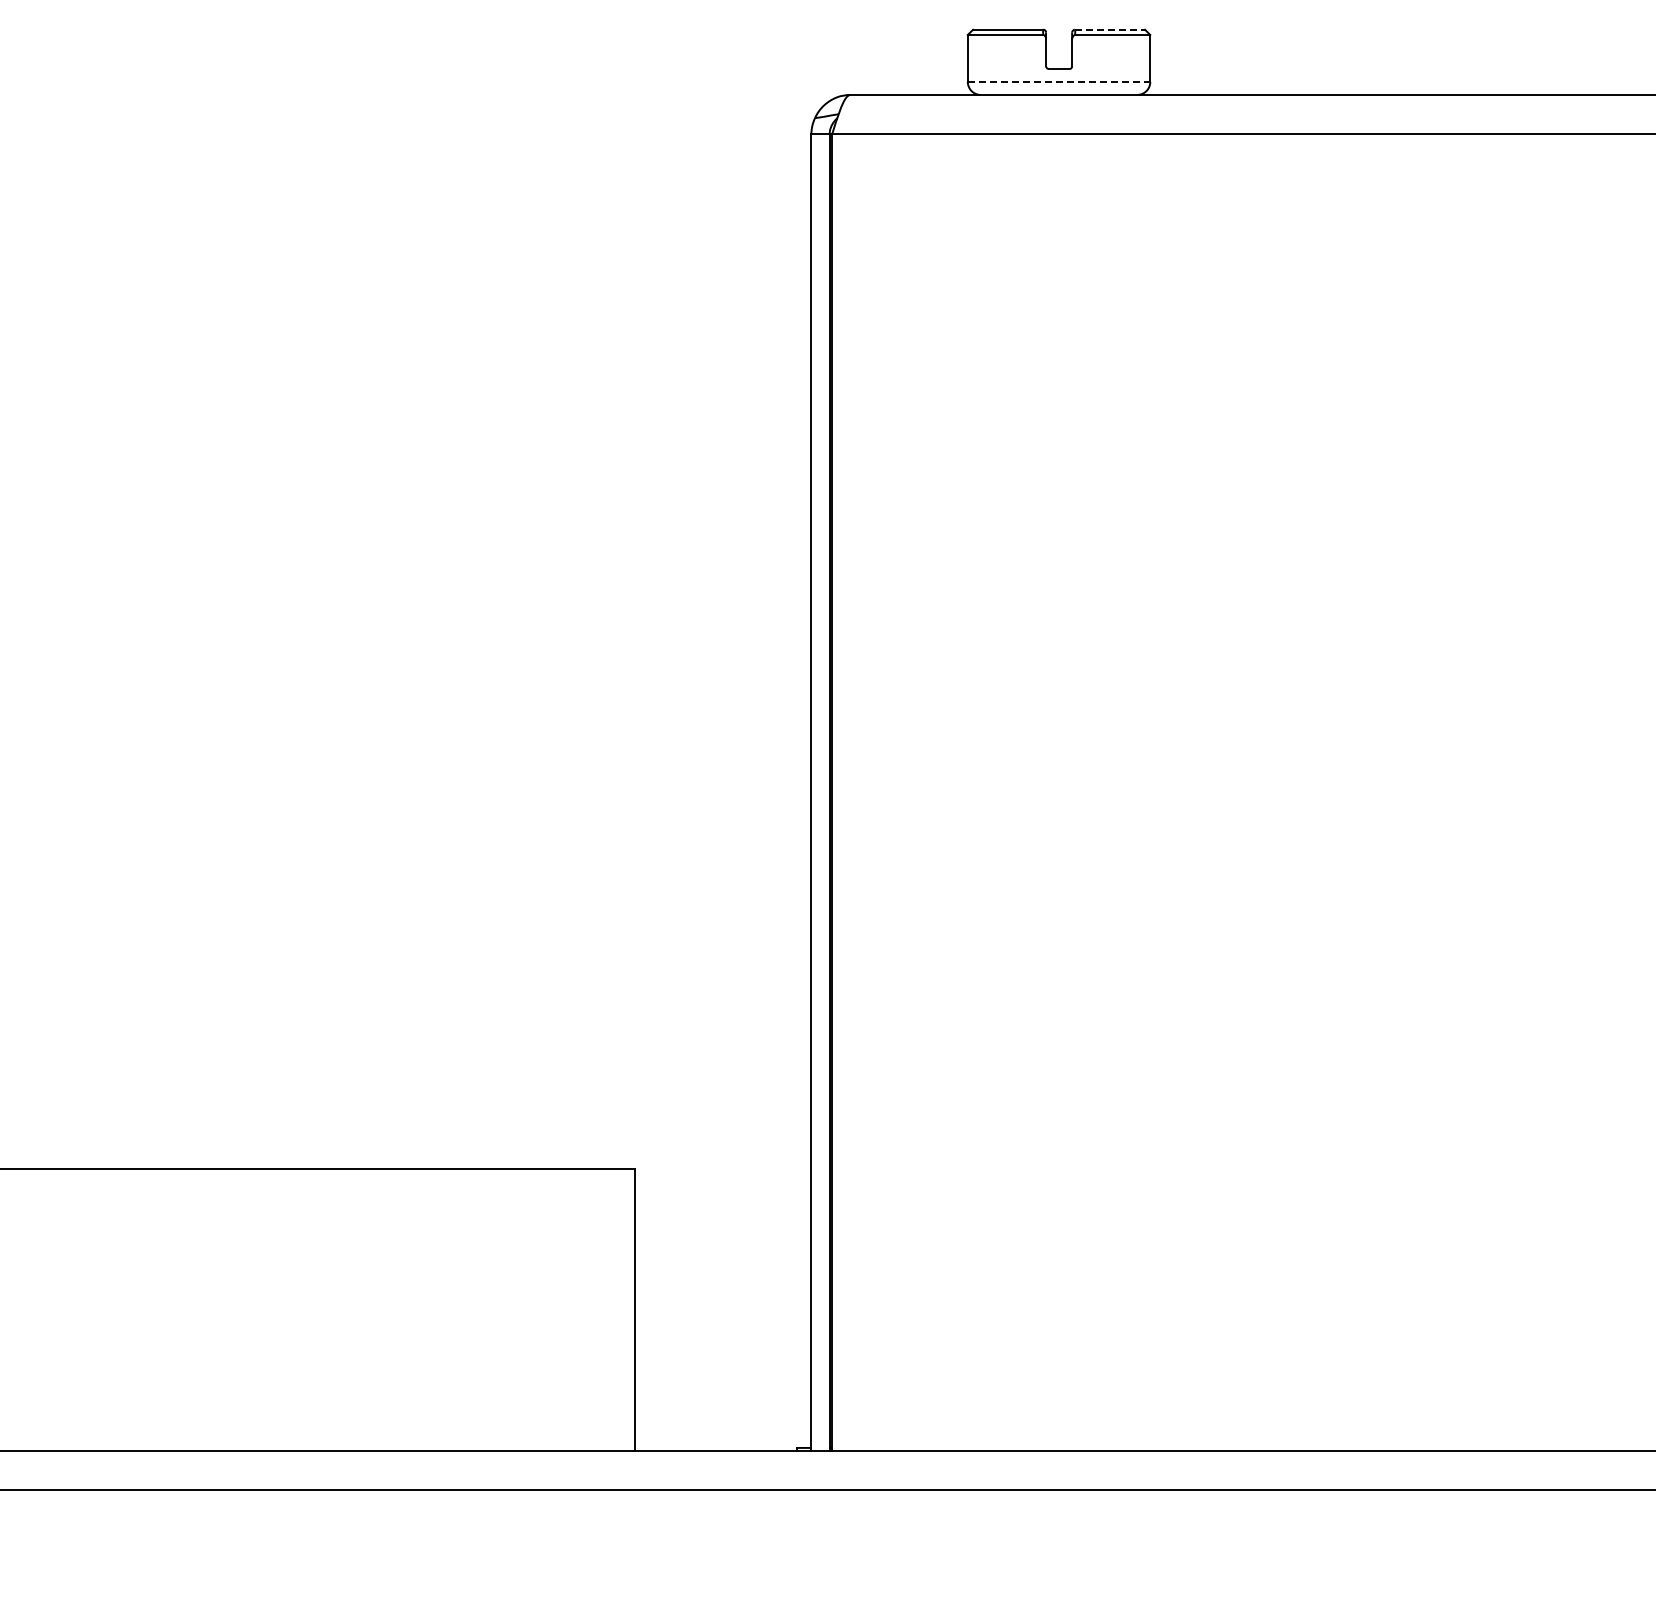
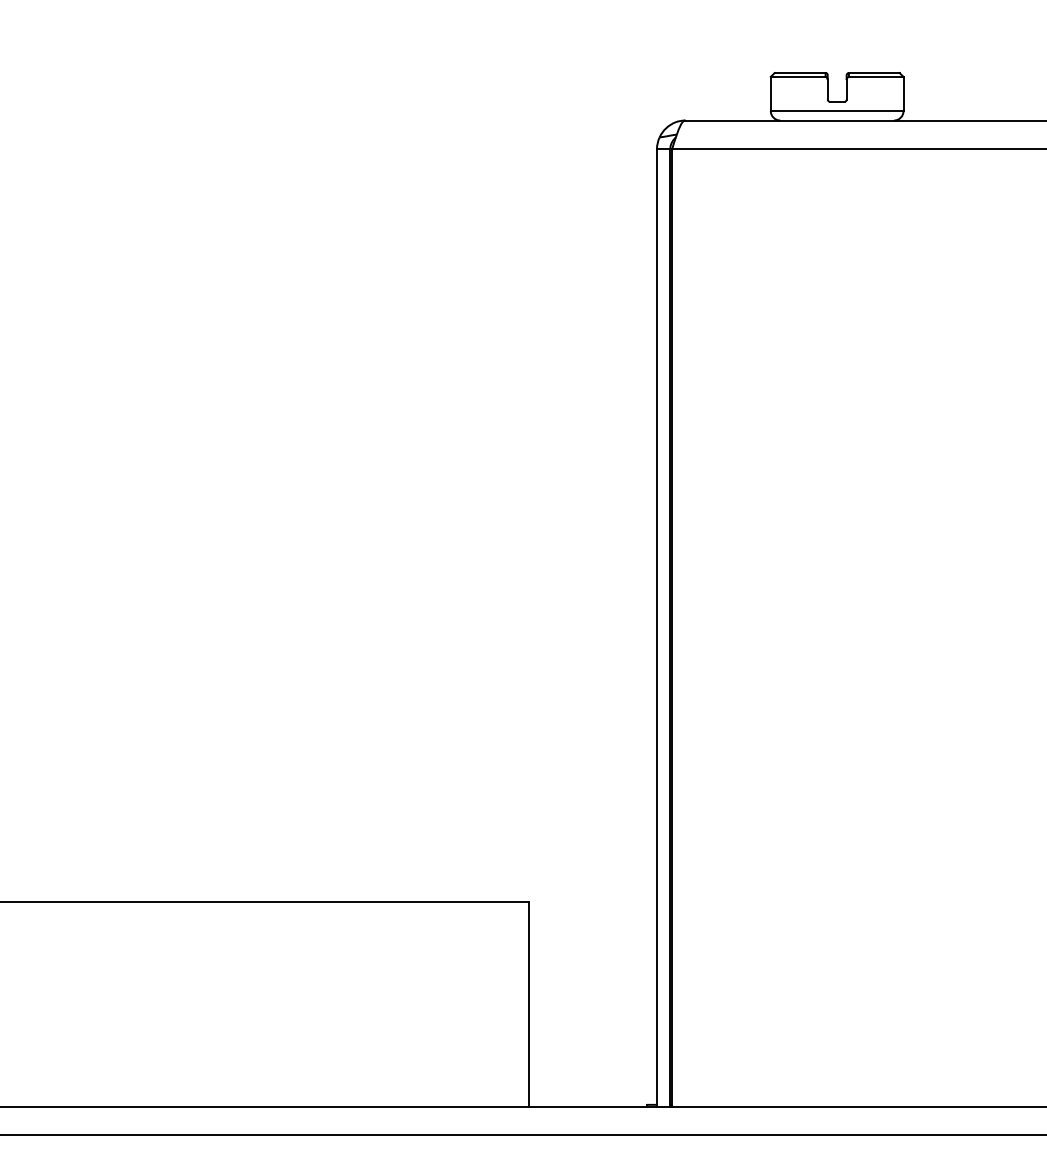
line: (1110, 29) -> (874, 72), dashed -> solid
line: (1059, 81) -> (837, 110), dashed -> solid

